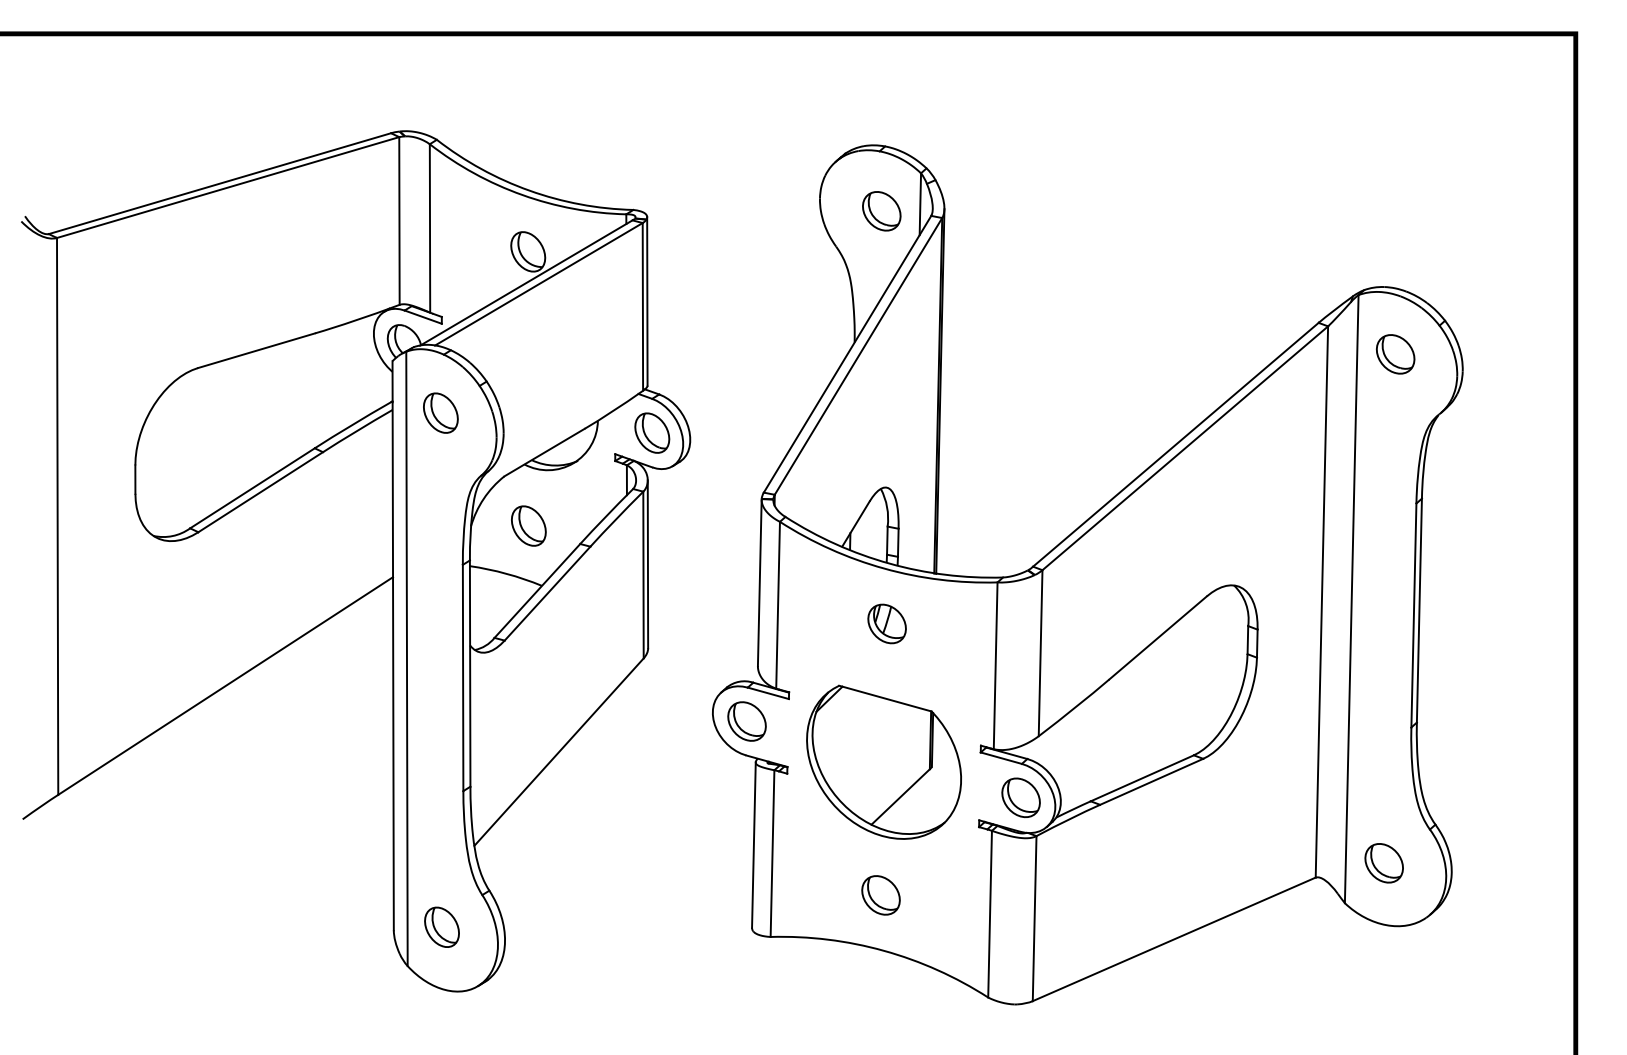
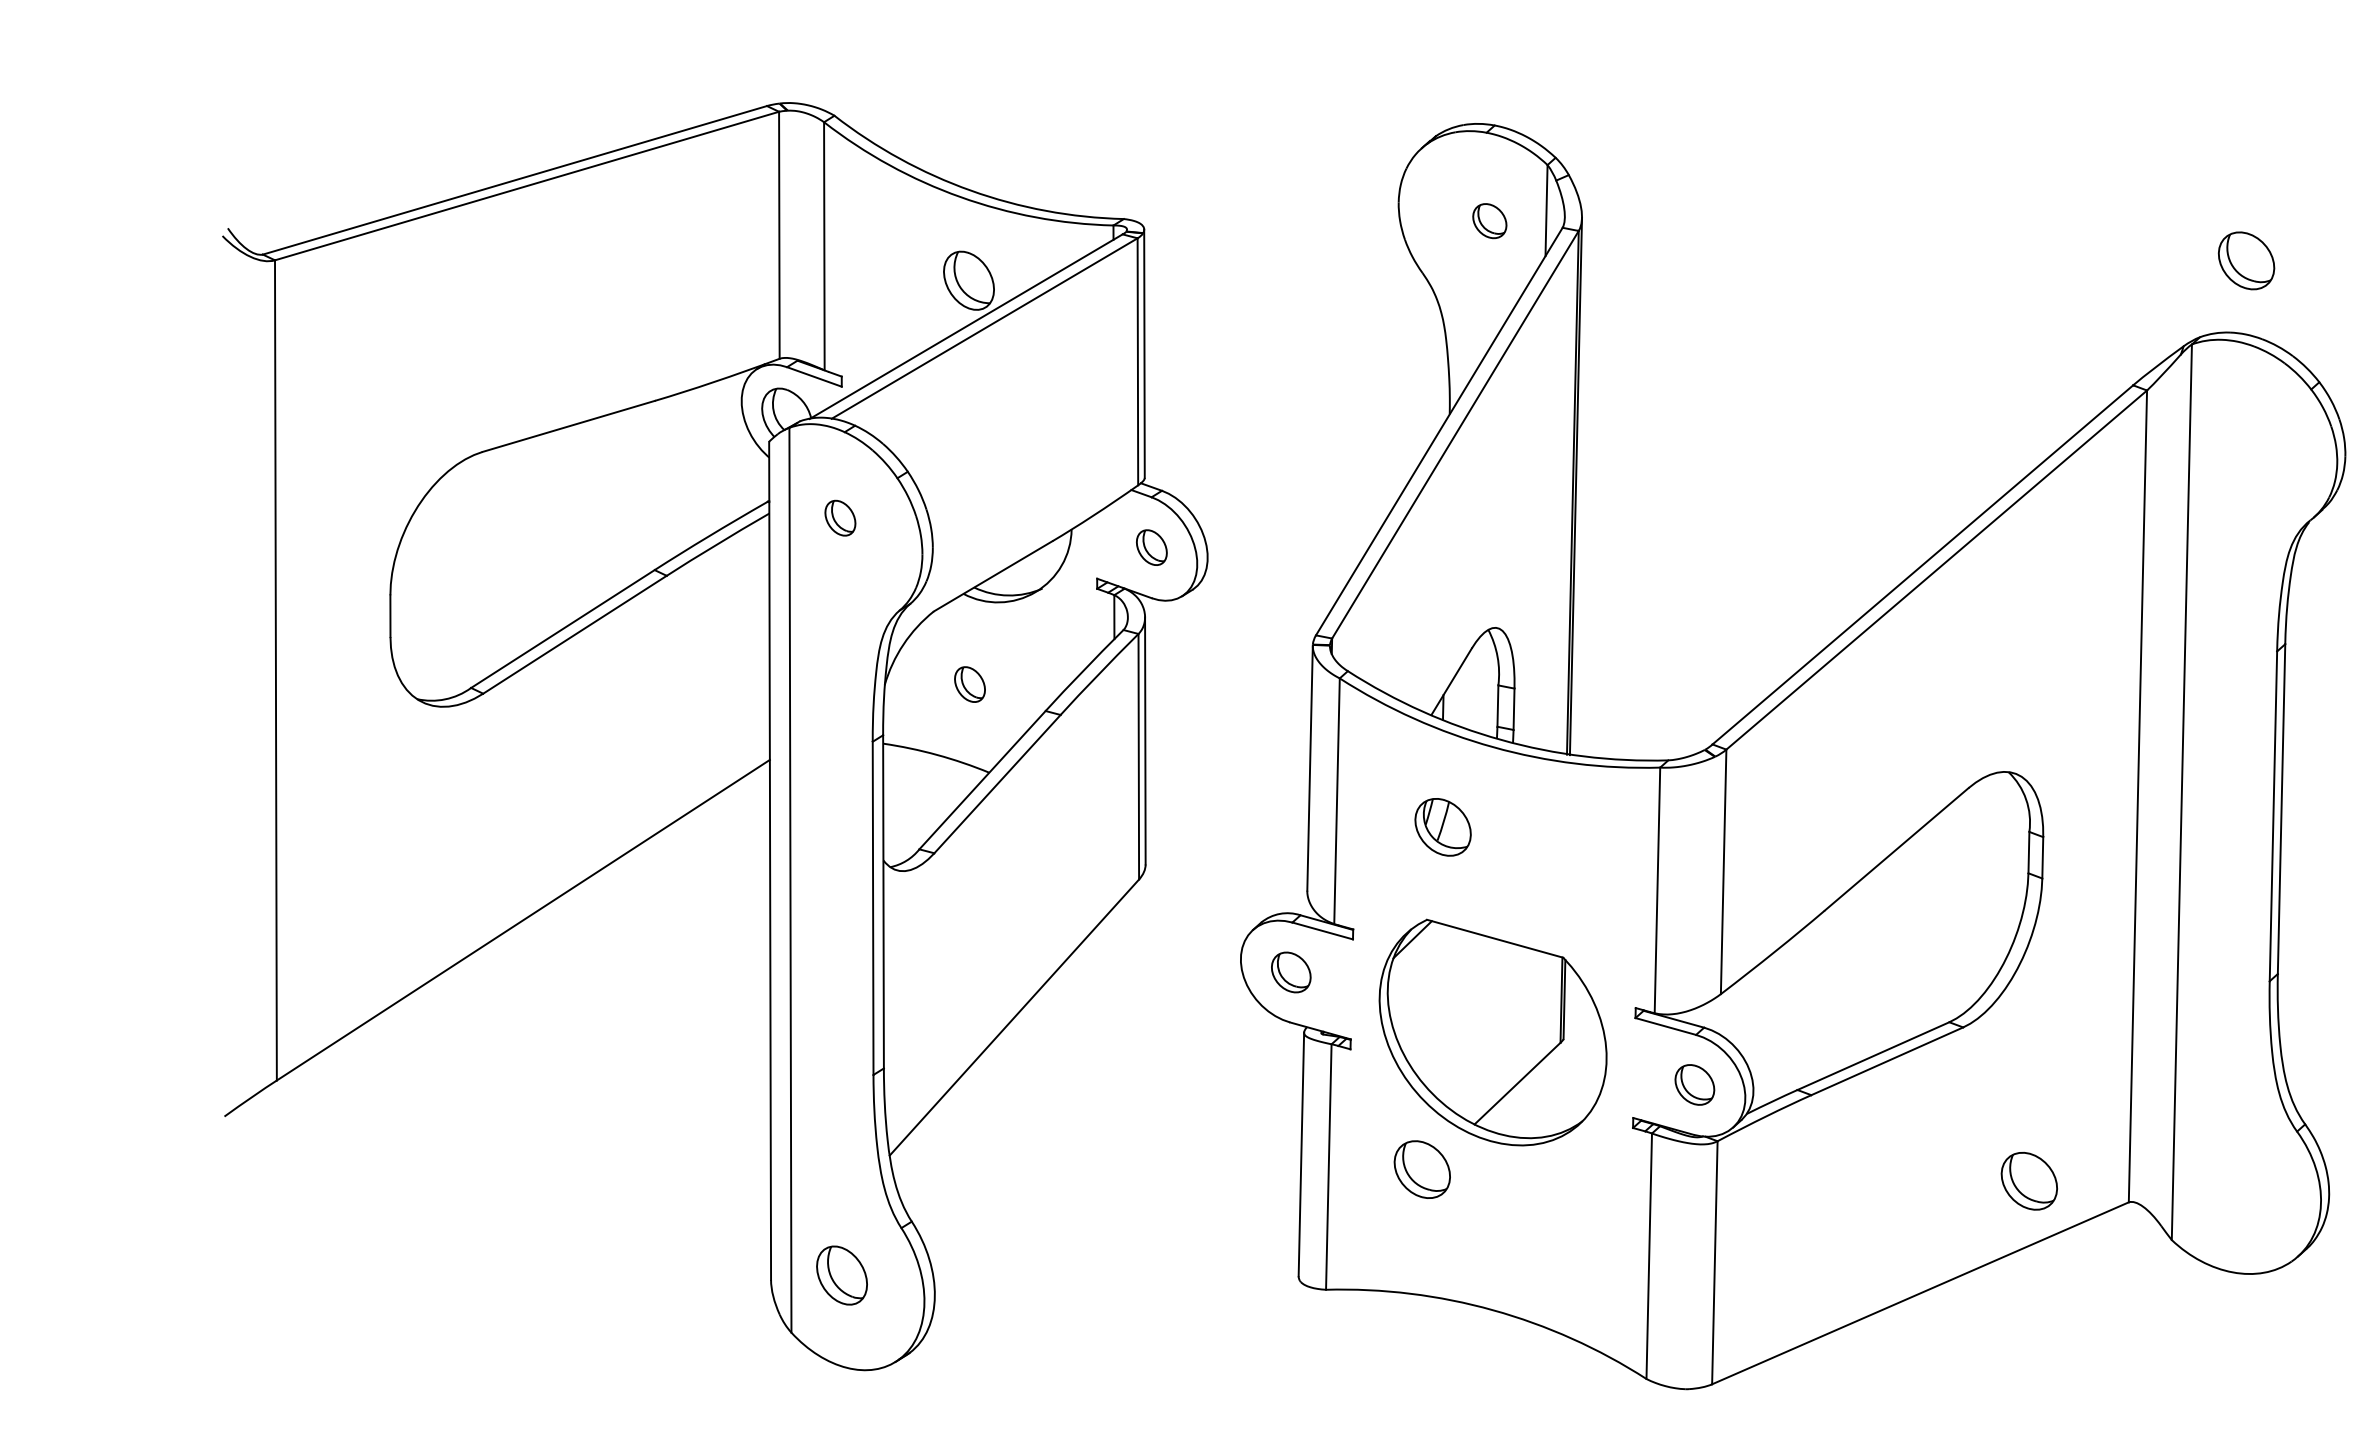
part: (881, 211) -> (1489, 221), size x0.6
part: (1395, 354) -> (2246, 261), moved
part: (440, 412) -> (839, 517), size x0.6
part: (652, 432) -> (1152, 546), size x0.6
part: (528, 525) -> (969, 683), size x0.6
part: (886, 623) -> (1442, 826), moved
part: (746, 721) -> (1290, 972), size x0.7
part: (1020, 797) -> (1694, 1084), size x0.7
part: (1383, 863) -> (2028, 1181), moved
part: (880, 895) -> (1421, 1169), moved

